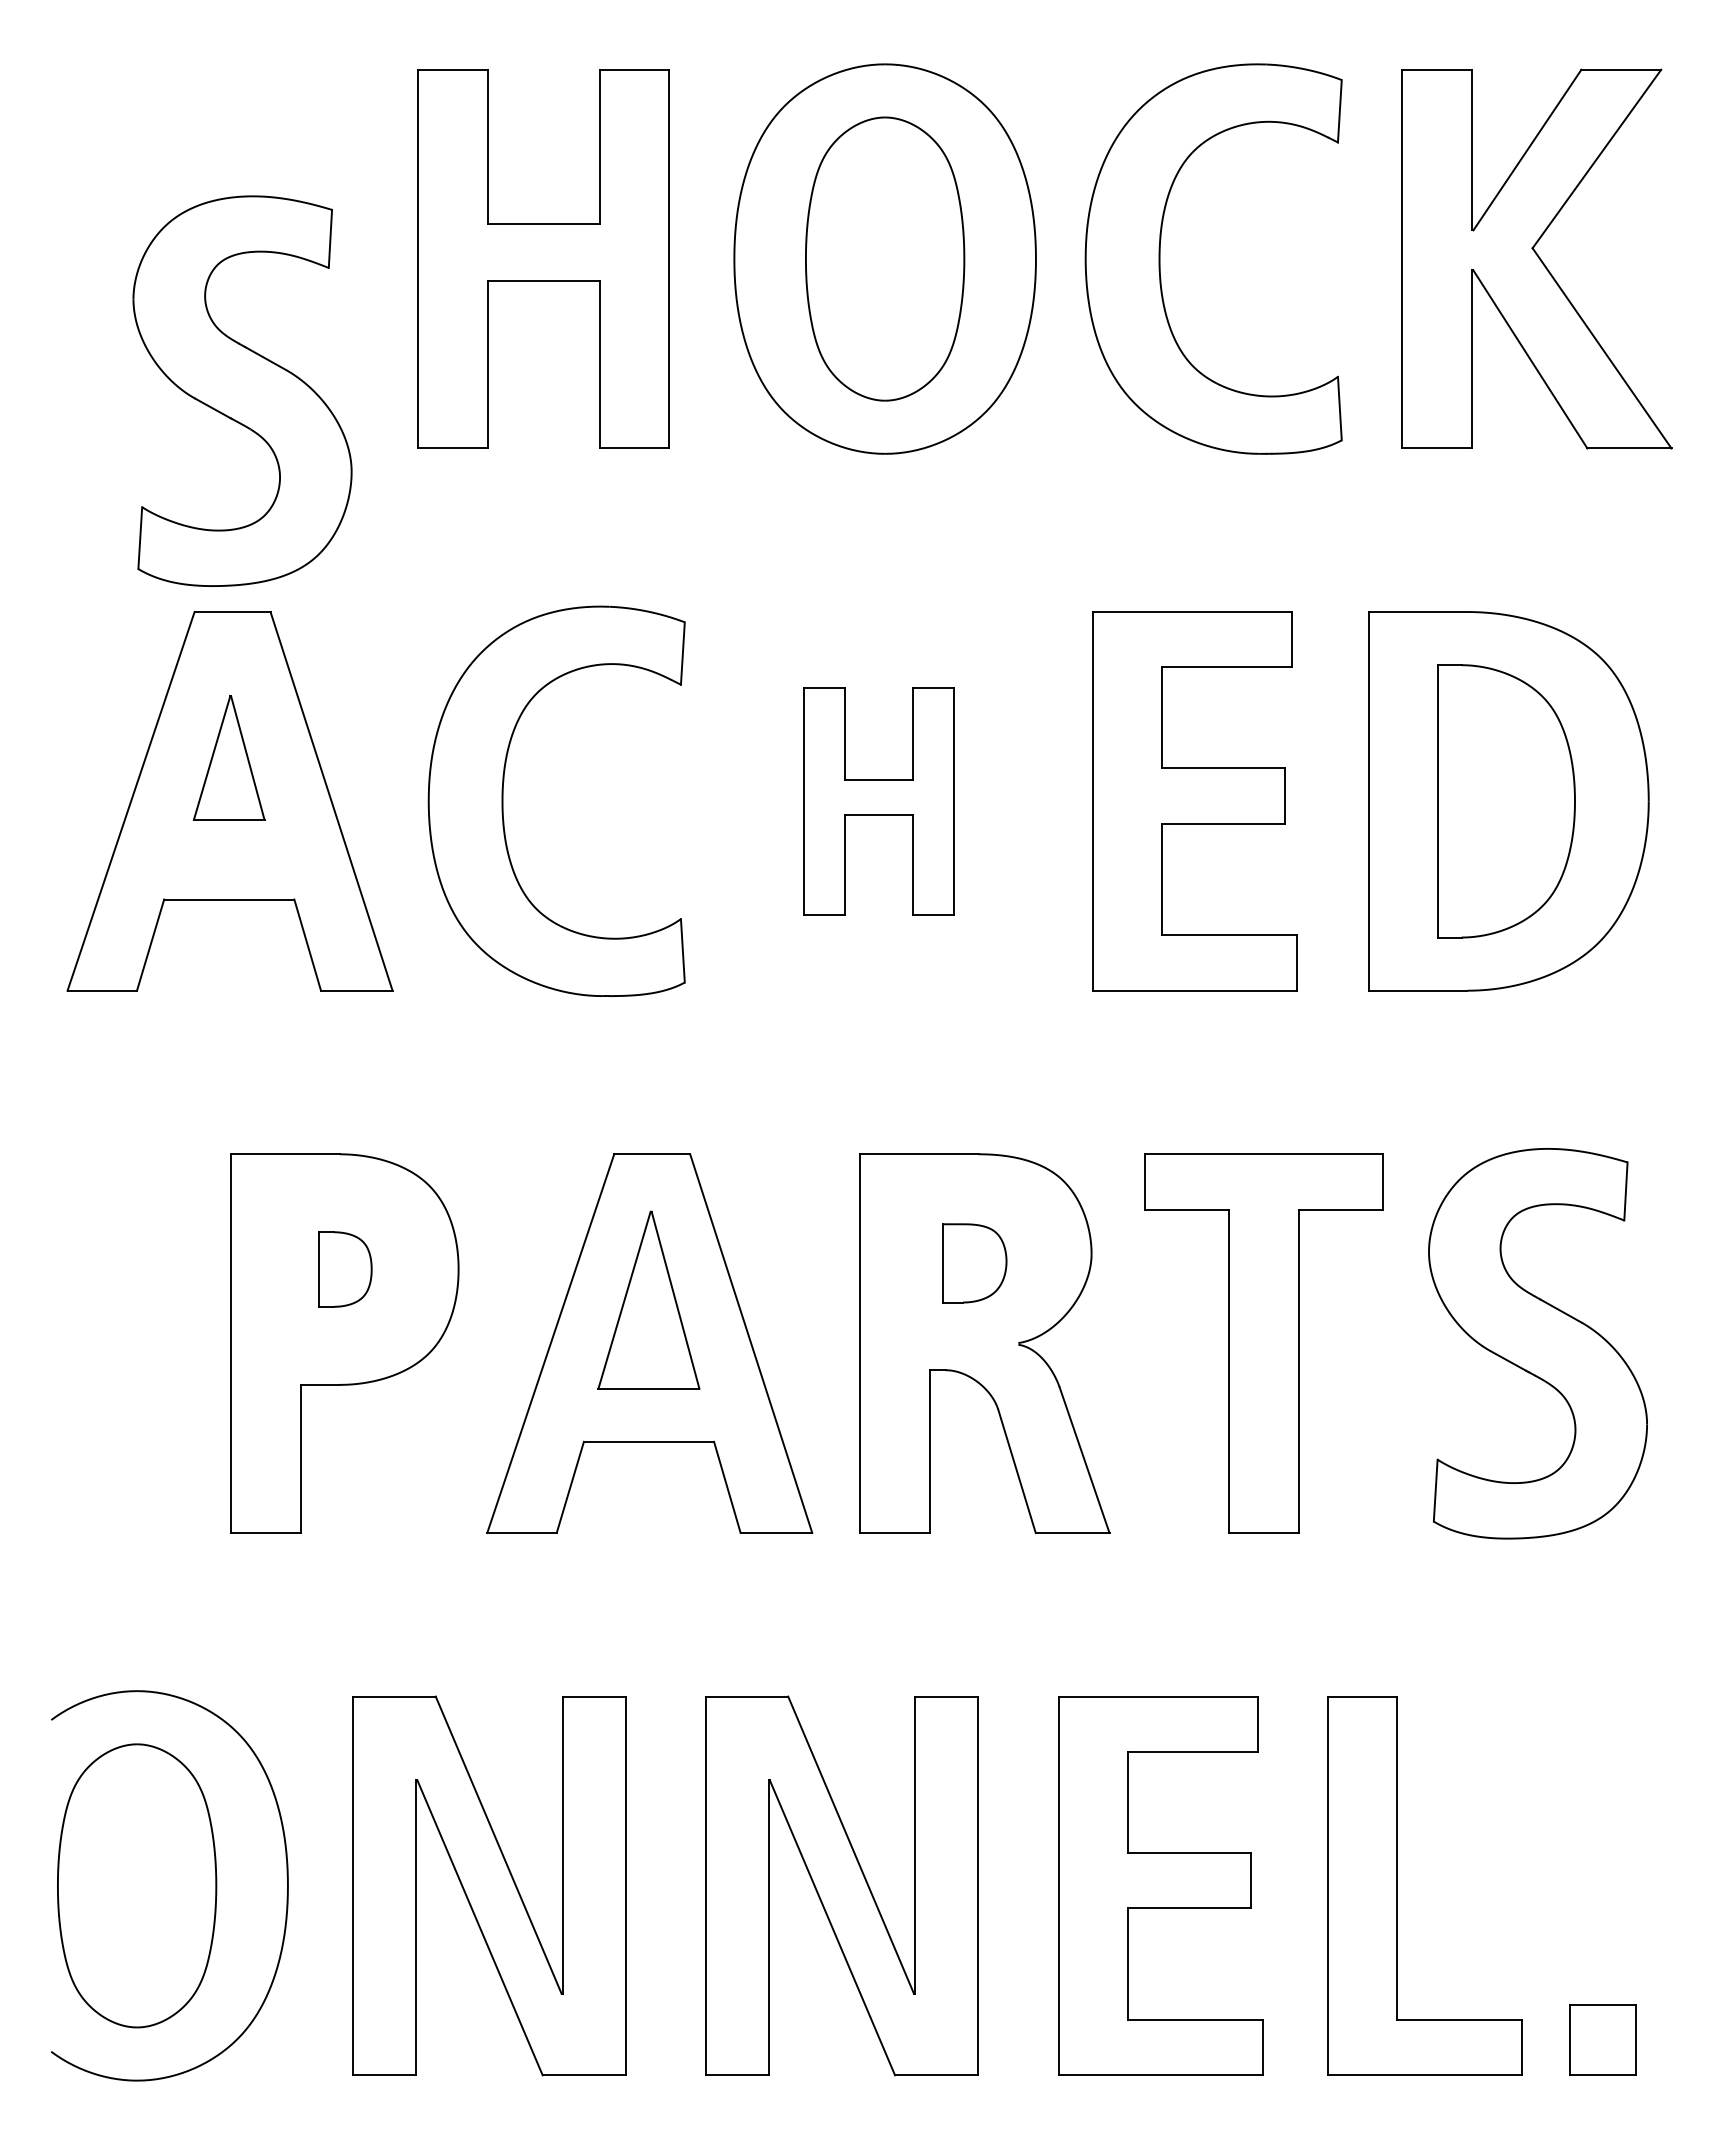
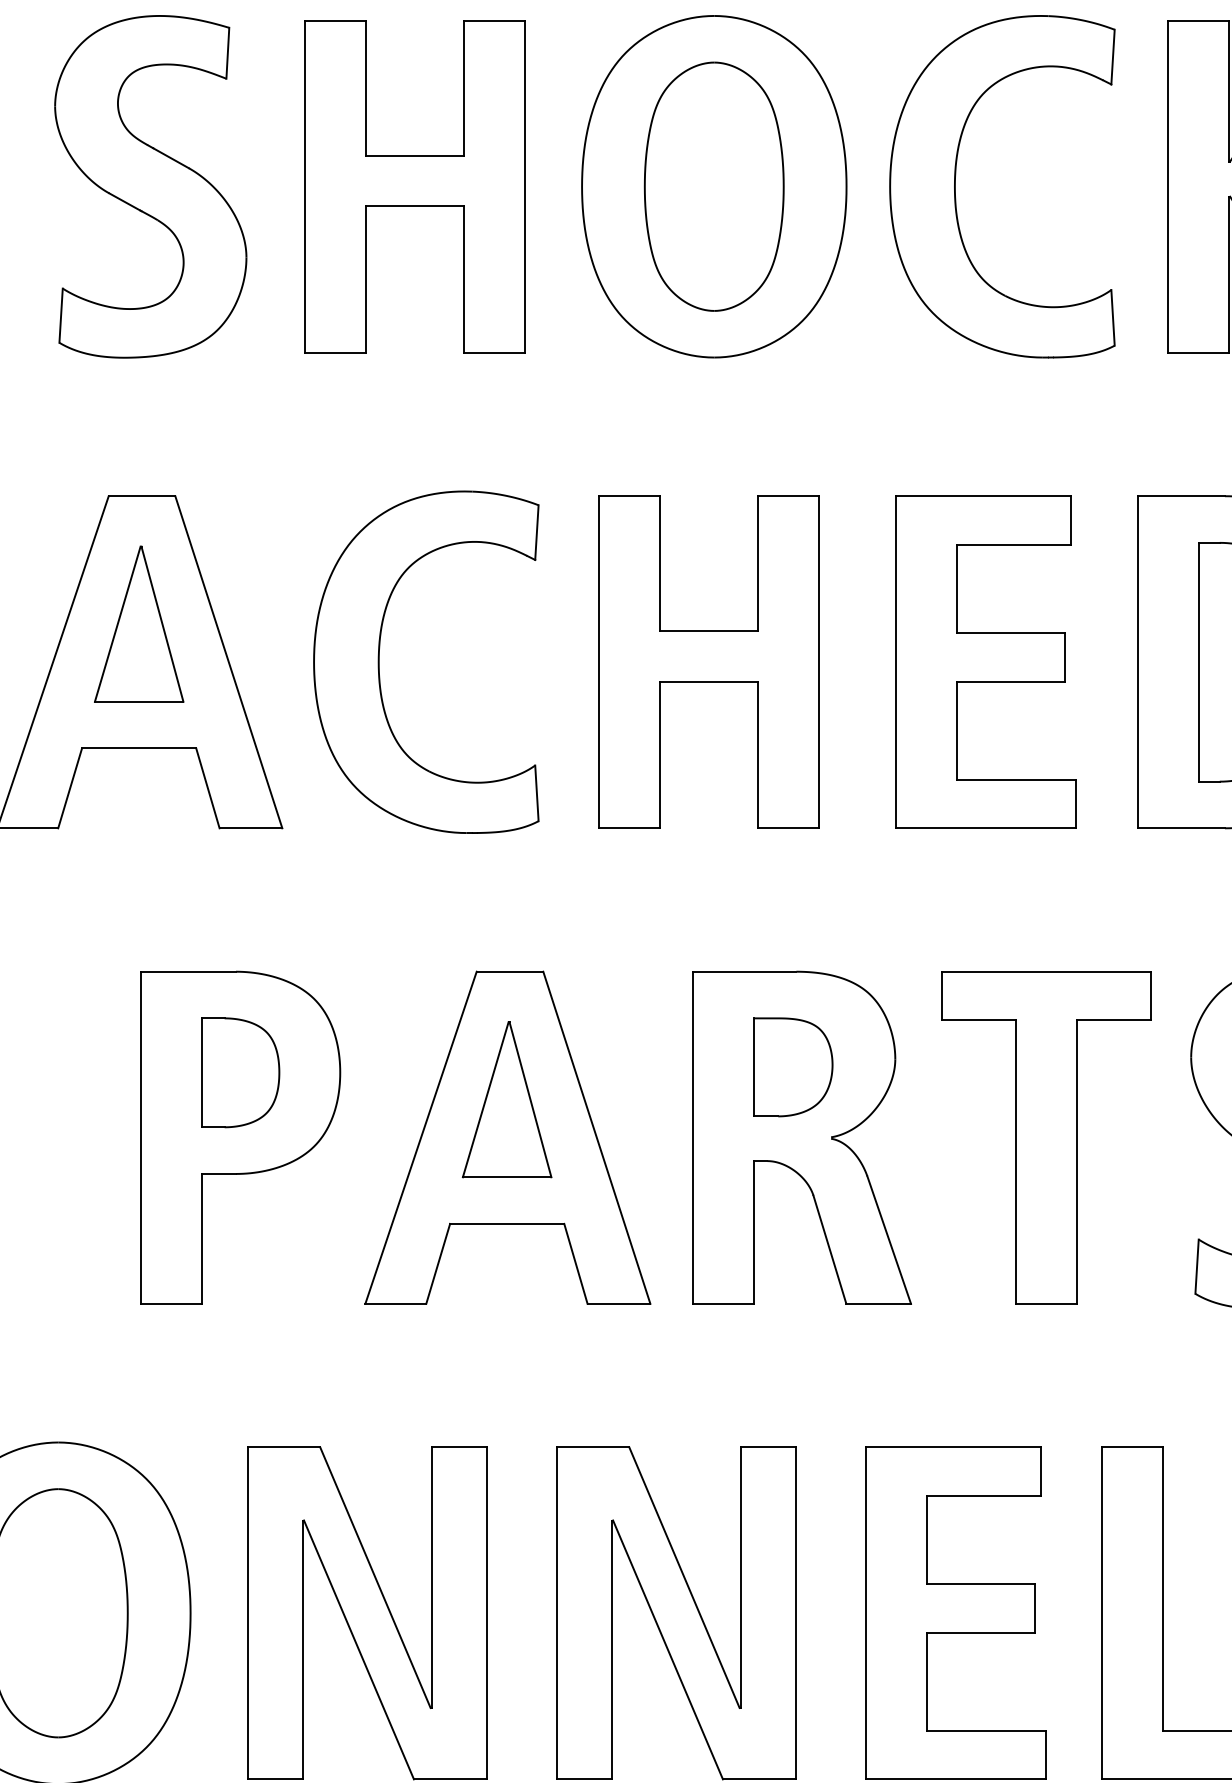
part: (242, 390) -> (150, 186), moved
part: (228, 757) -> (138, 623), size x1.43
part: (878, 801) -> (708, 662), size x1.67
part: (974, 1263) -> (792, 1067), size x1.43
part: (345, 1269) -> (241, 1072), size x1.67

